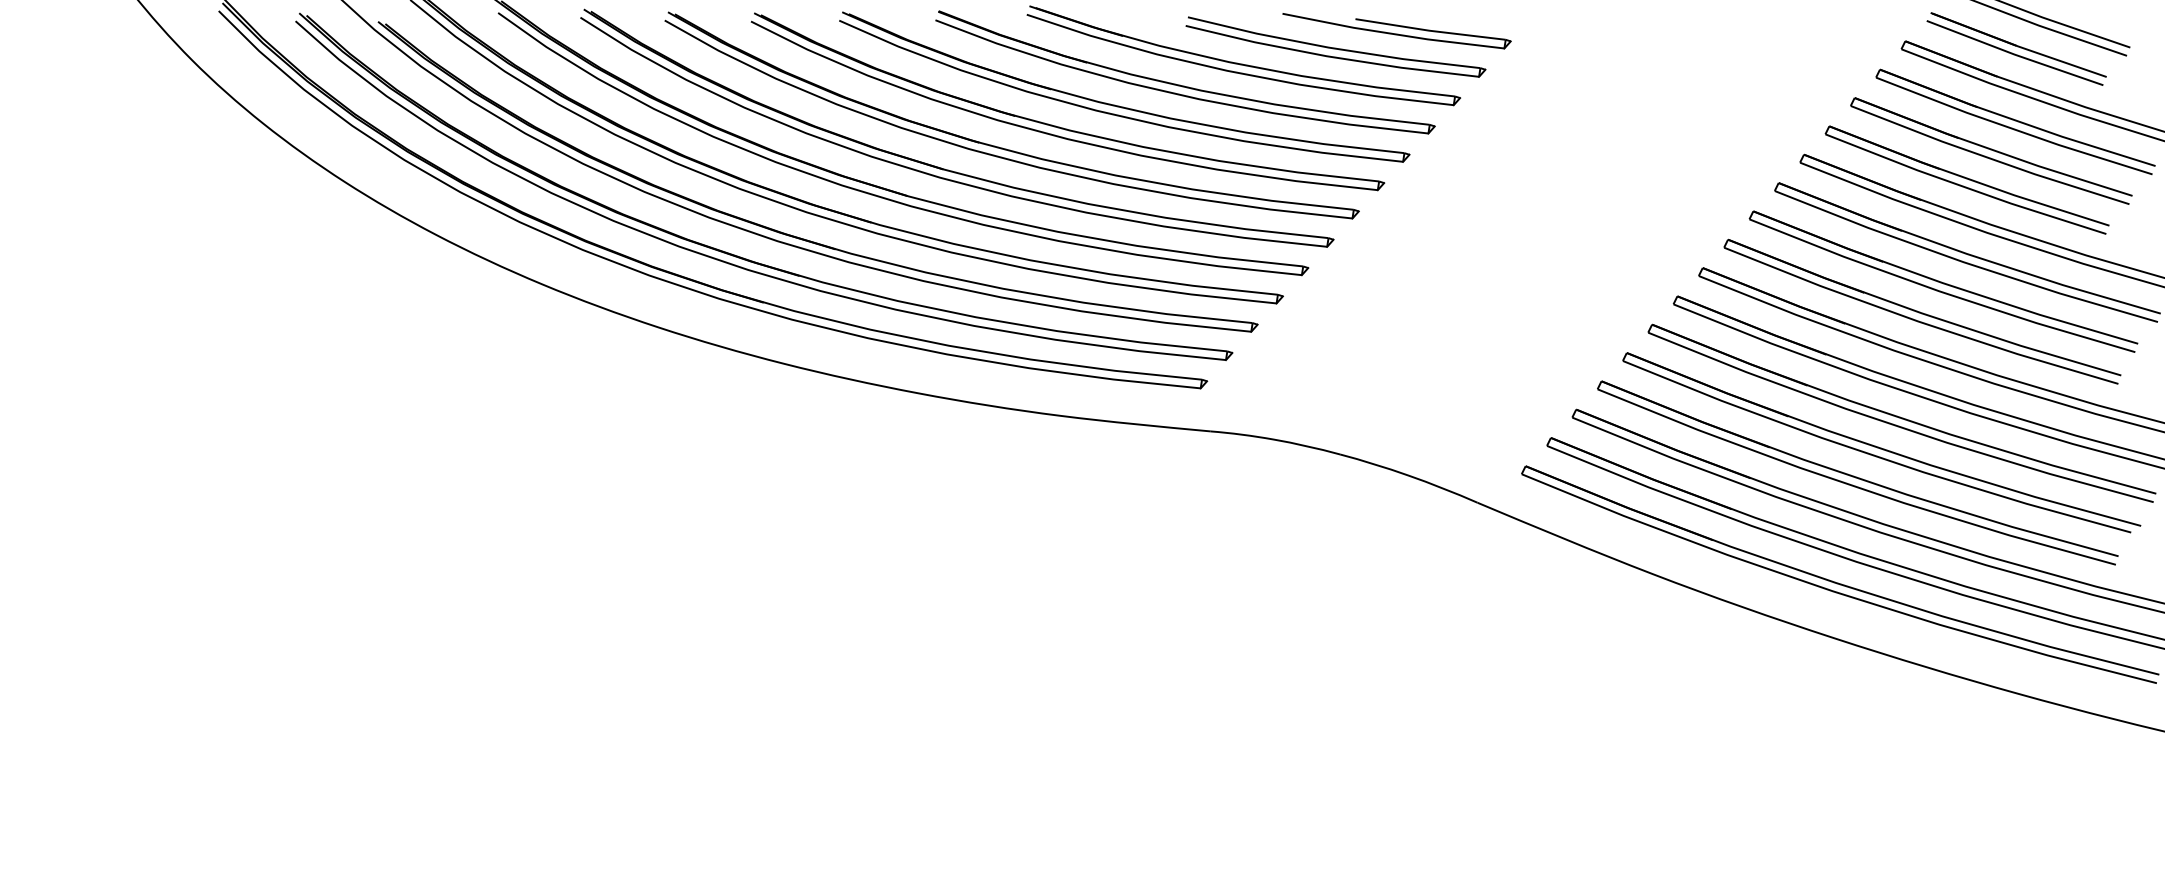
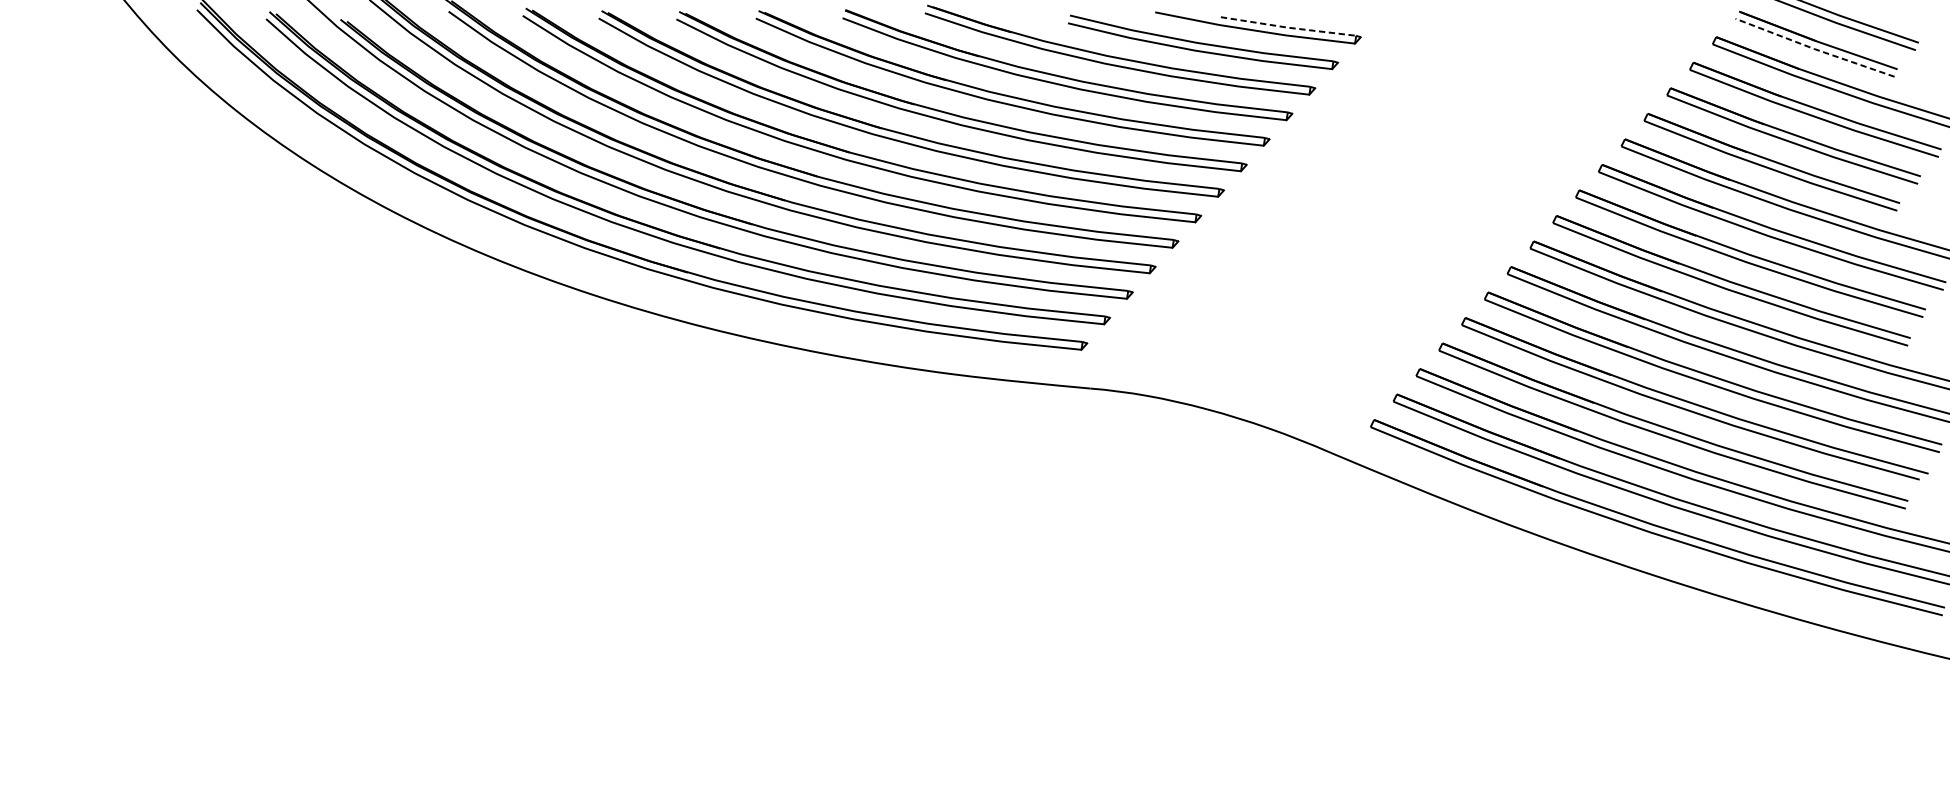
line: (1430, 30) -> (1288, 27), solid -> dashed
line: (2014, 54) -> (1814, 49), solid -> dashed

